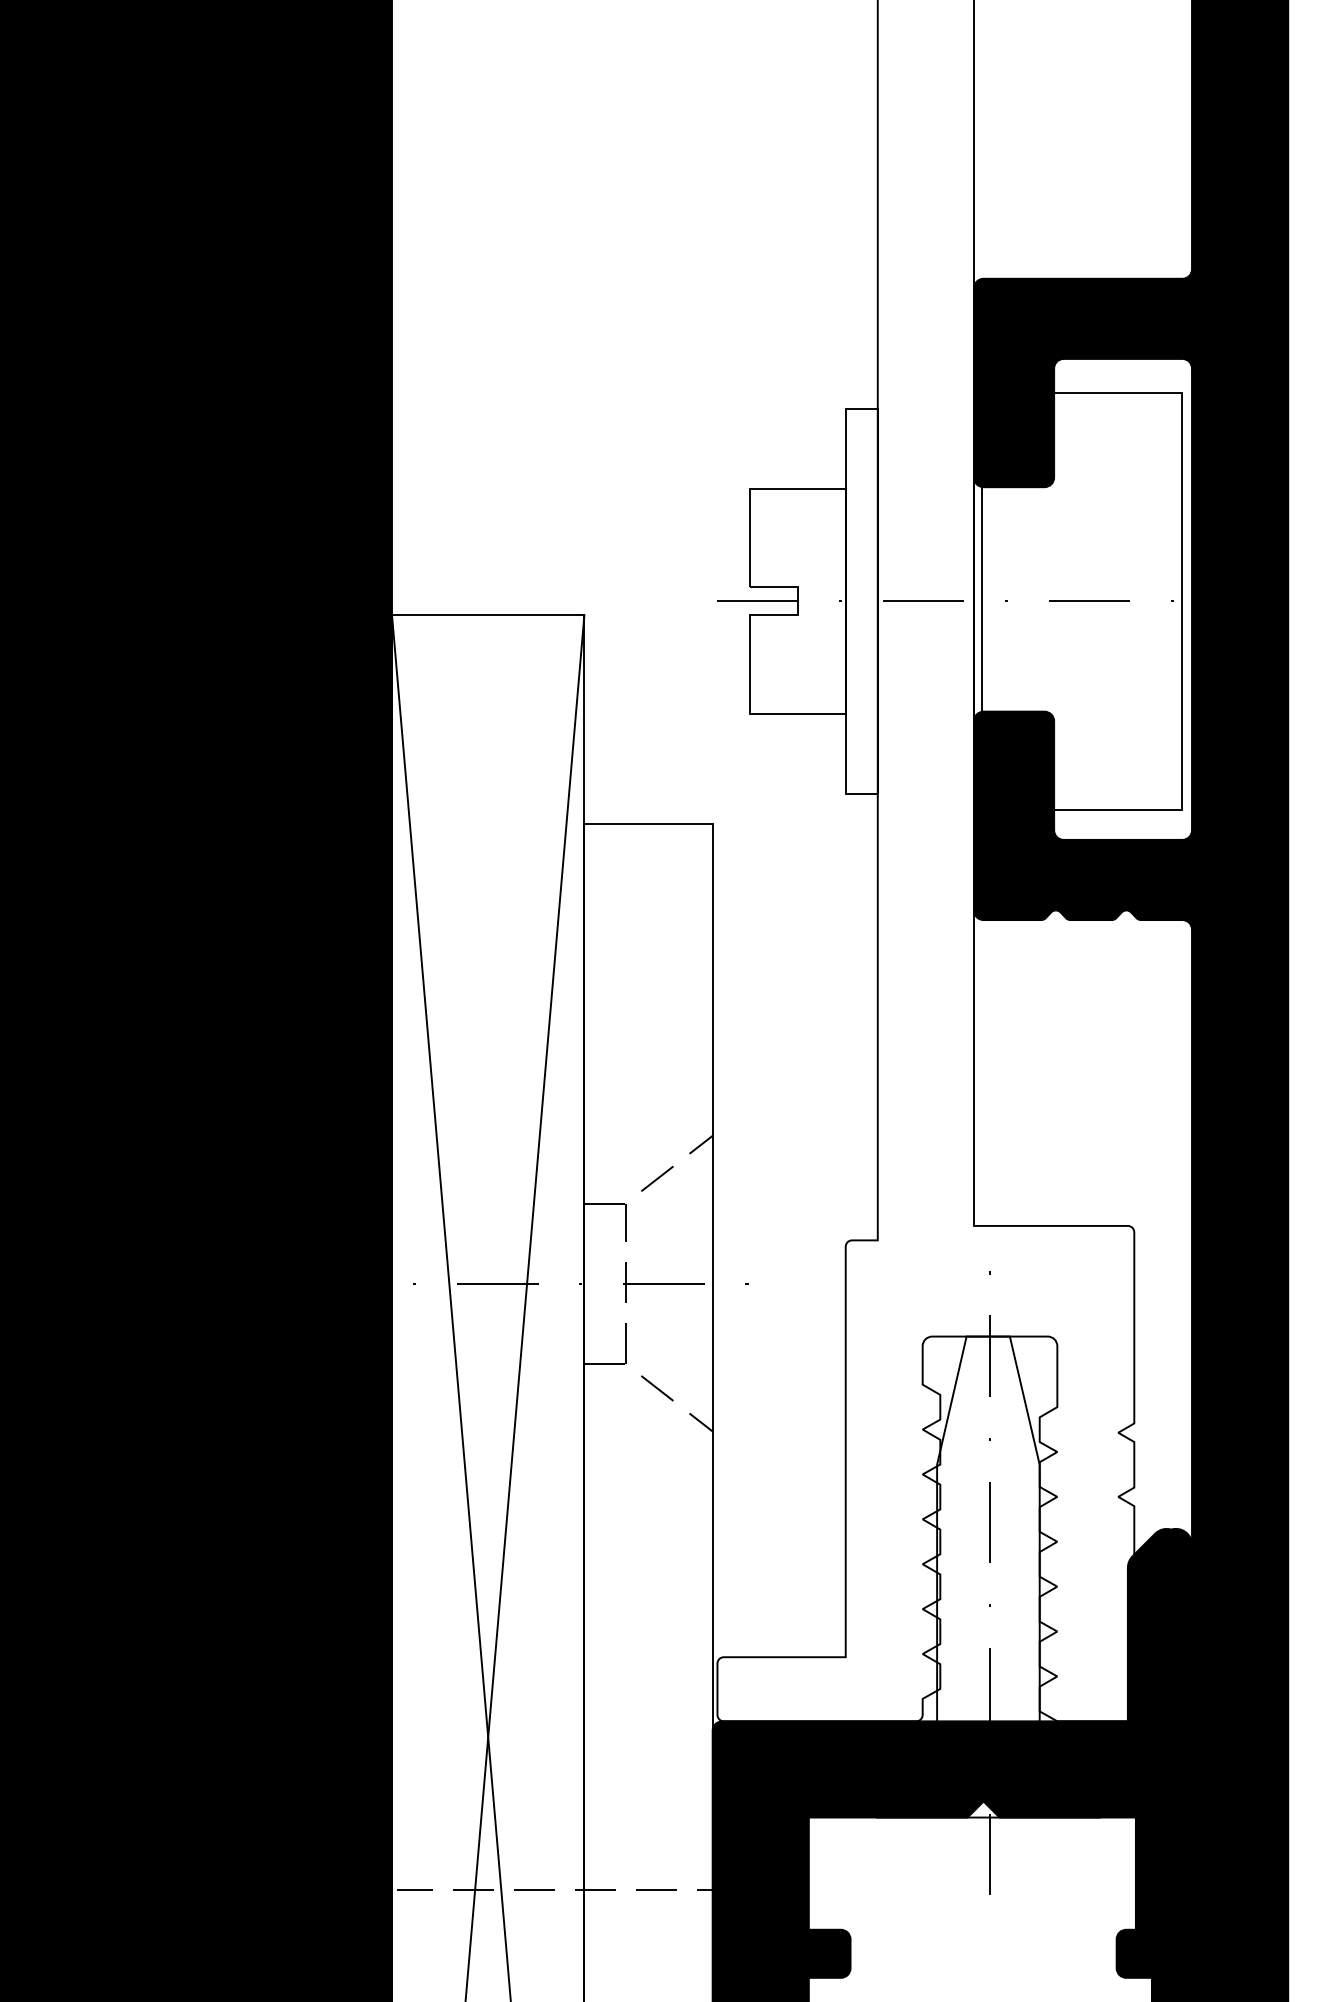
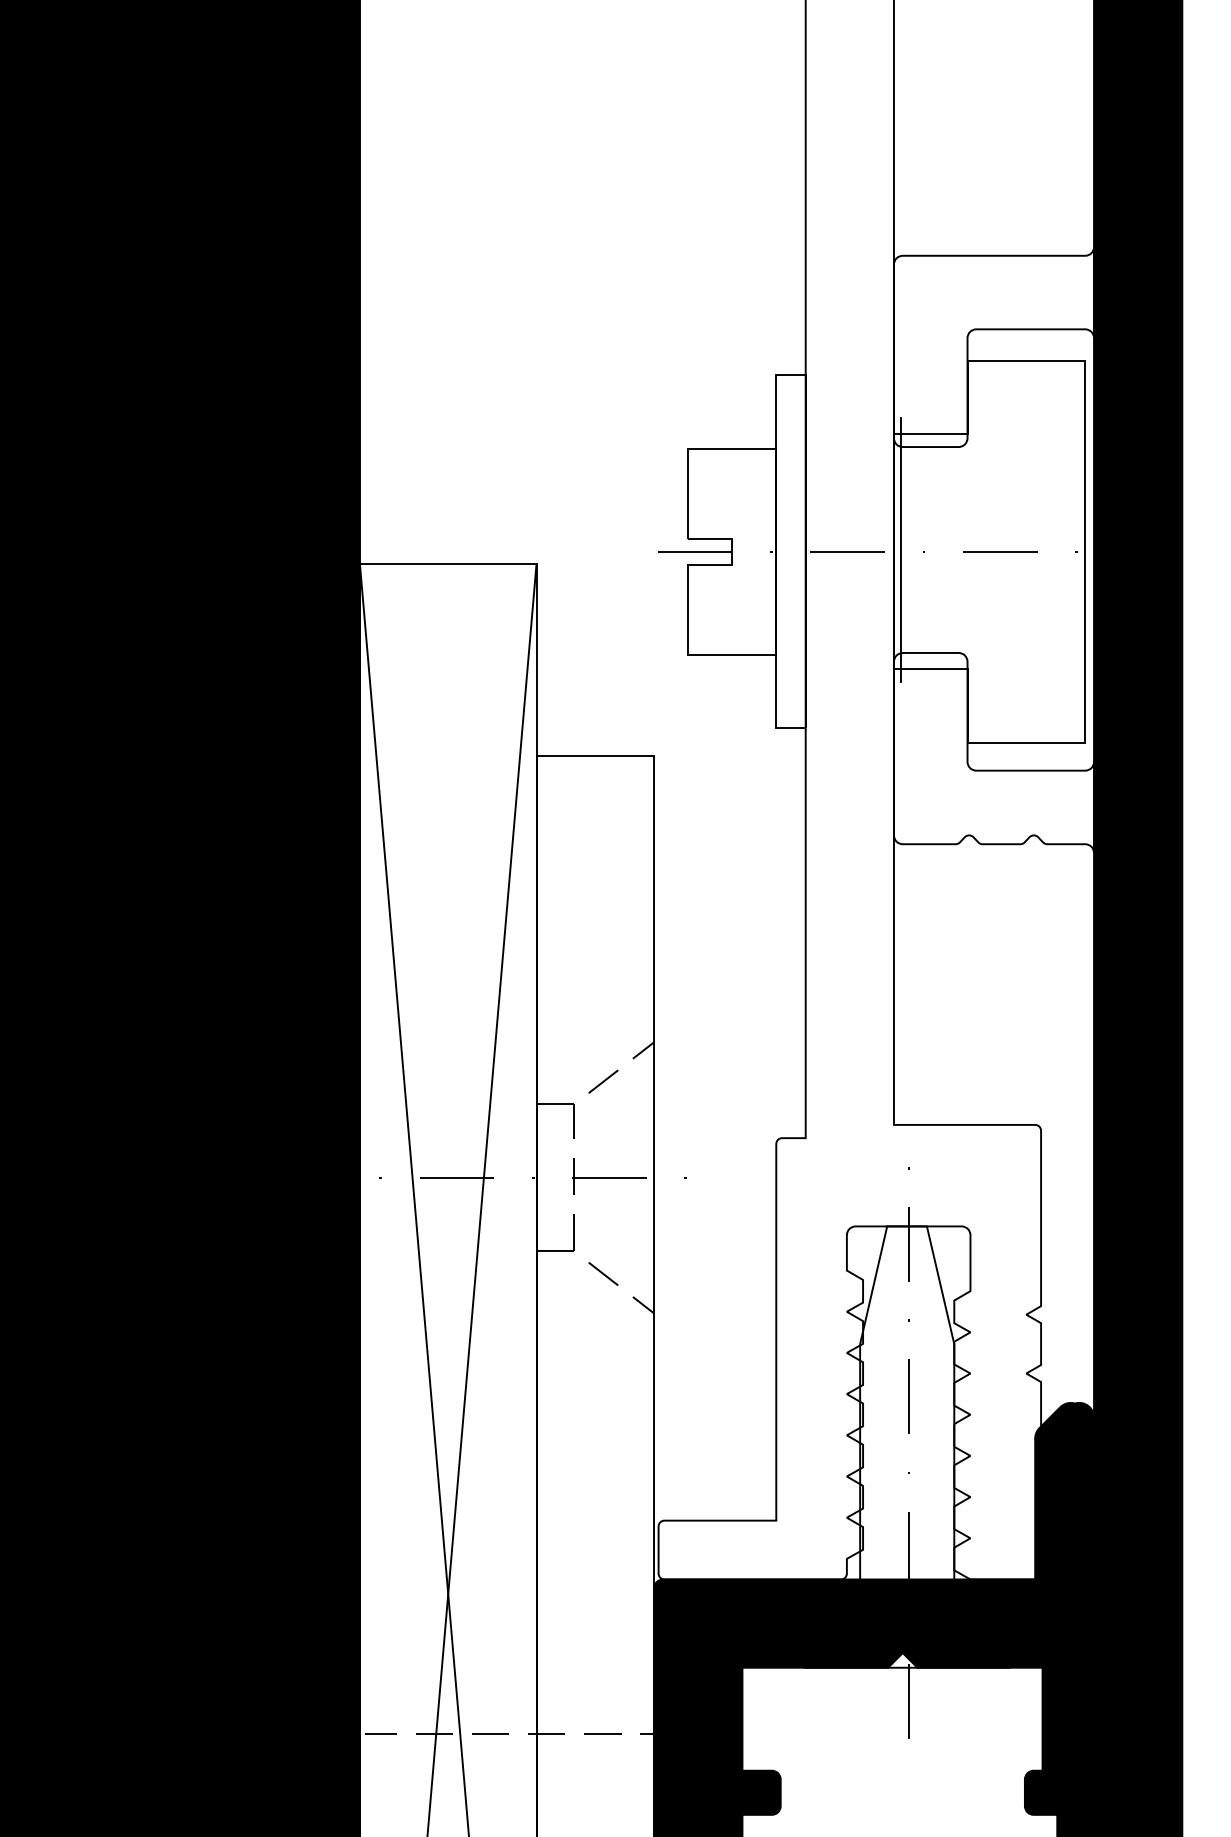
fill: (1082, 378) -> (993, 347), removed
fill: (1082, 820) -> (993, 752), removed

